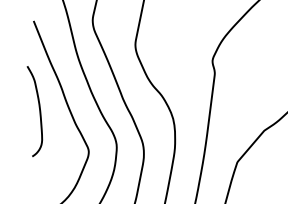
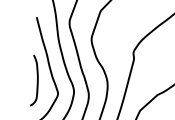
curve: (37, 112) -> (36, 81), moved

